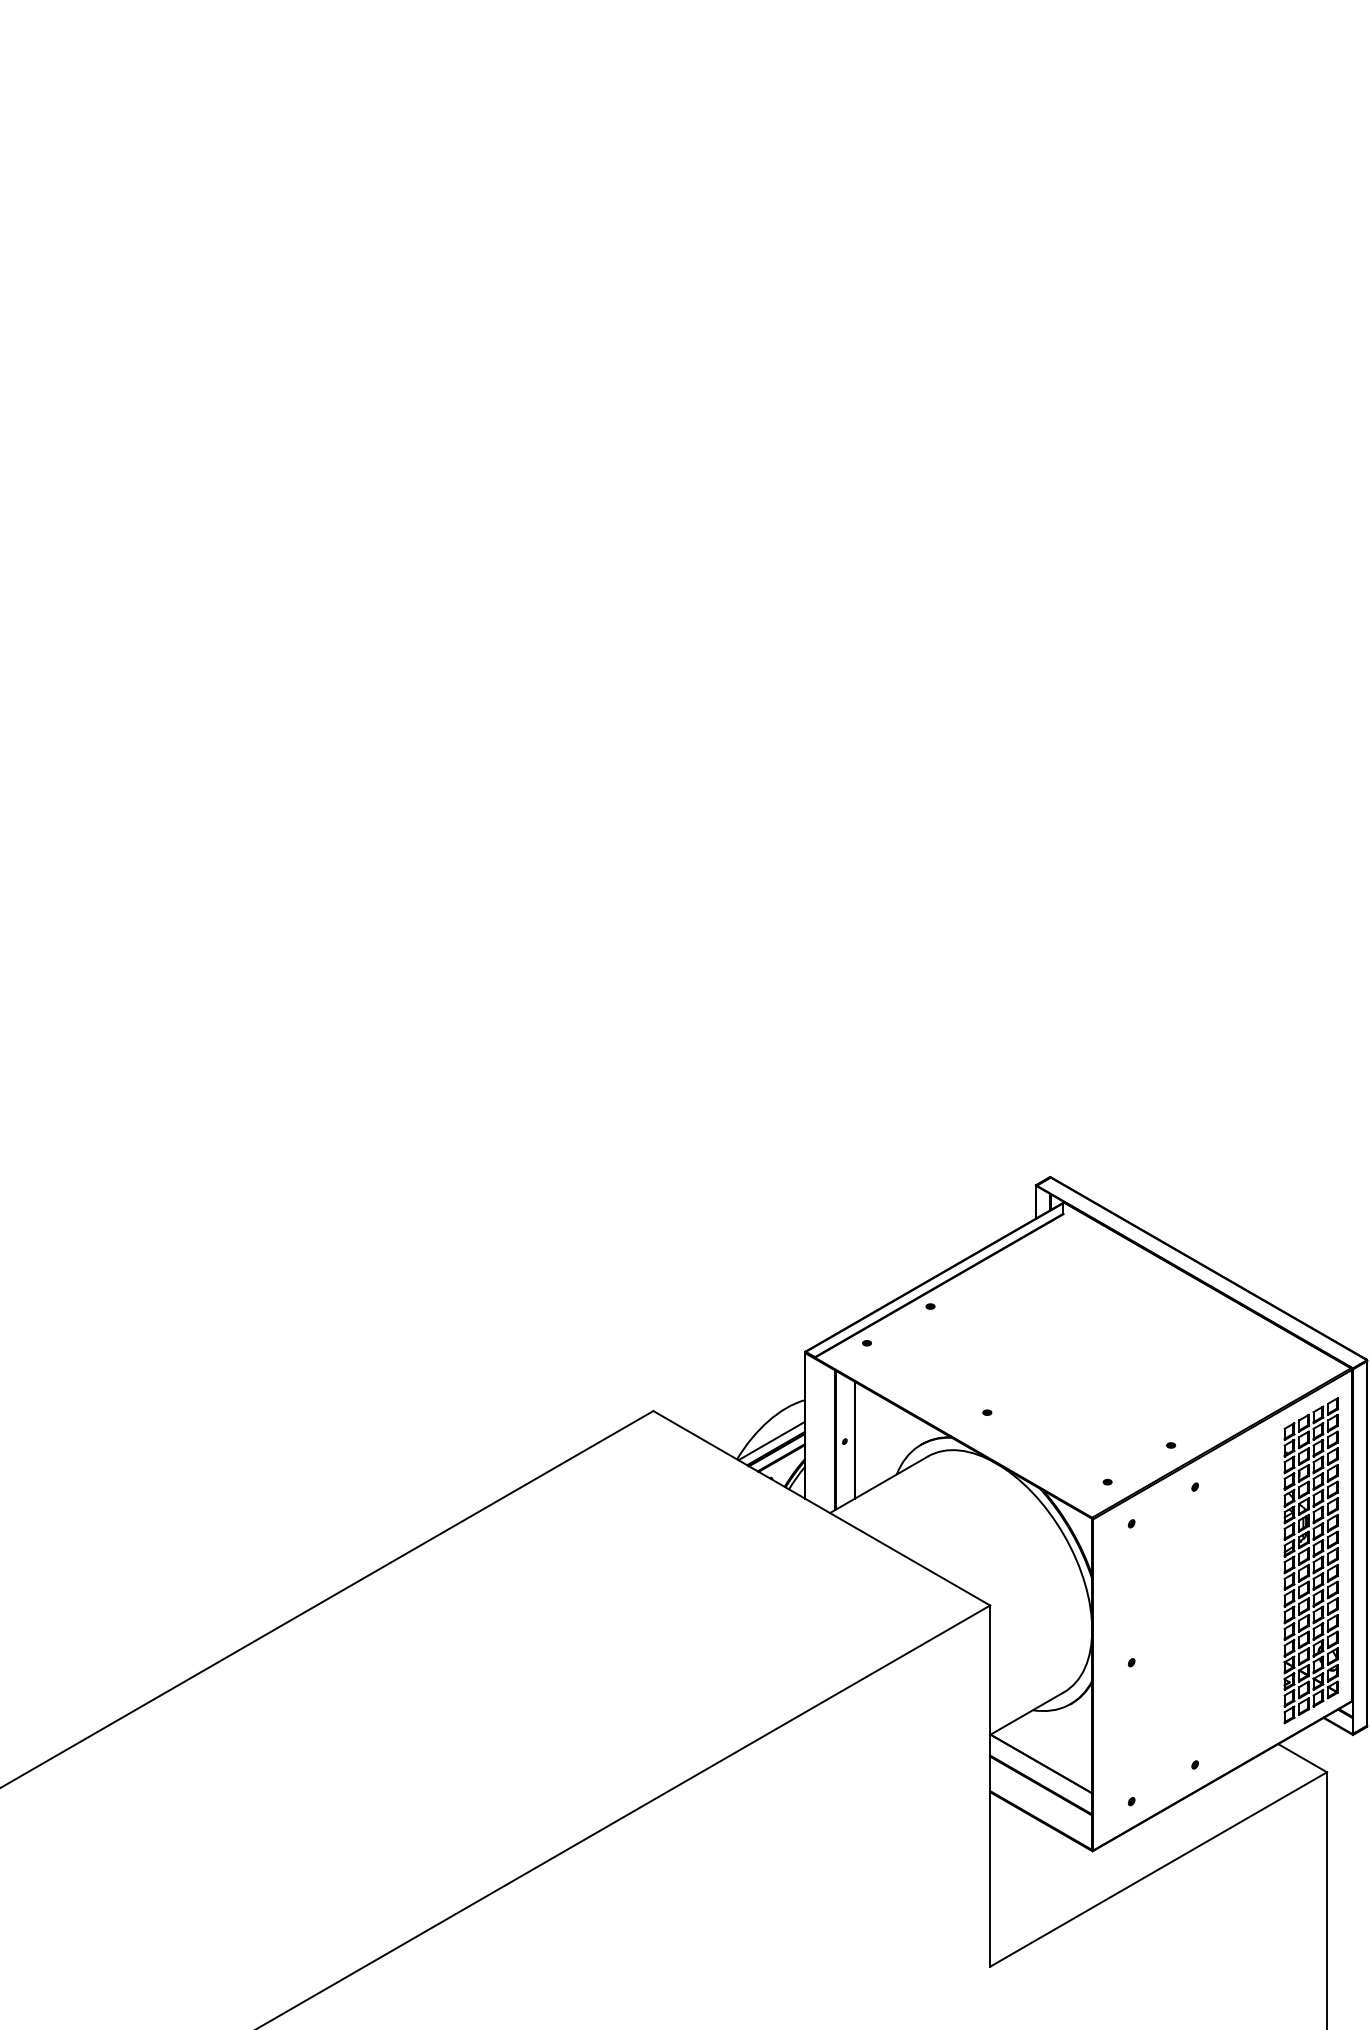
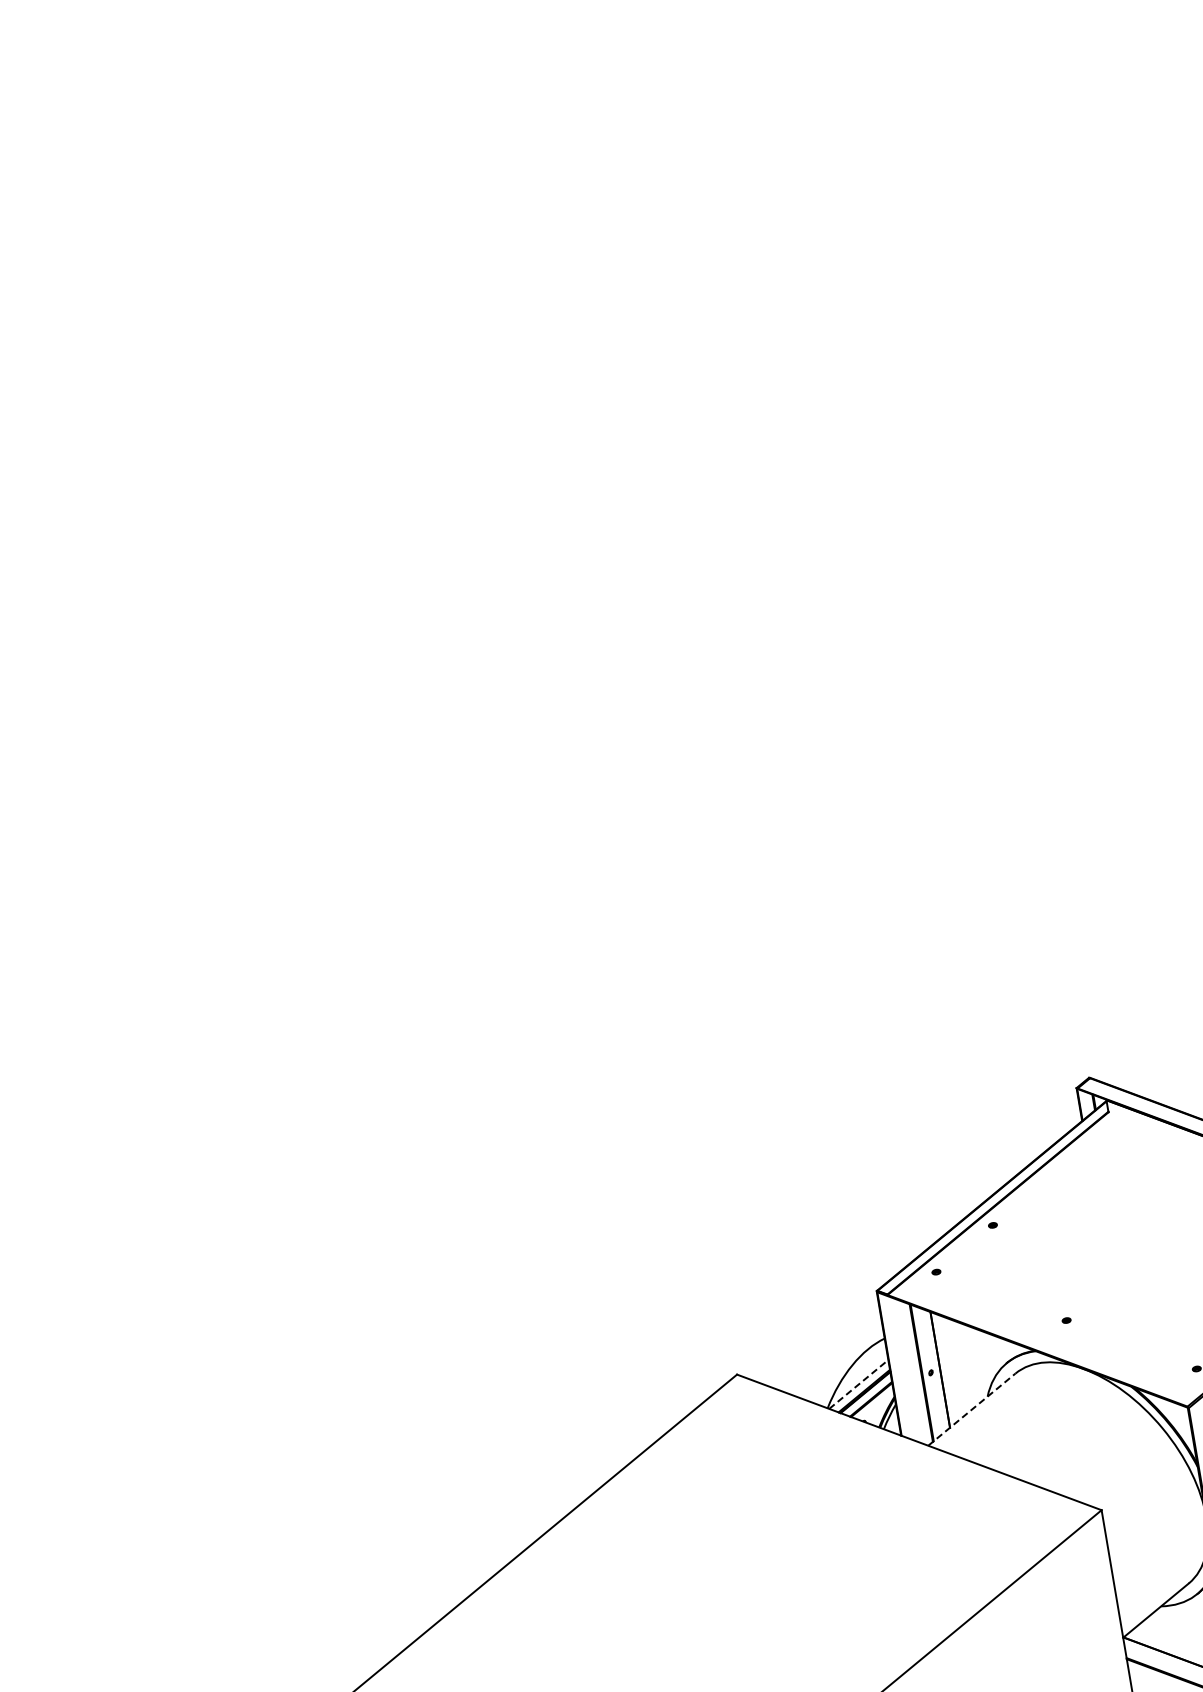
line: (772, 1440) -> (859, 1383), solid -> dashed
line: (878, 1484) -> (971, 1409), solid -> dashed

